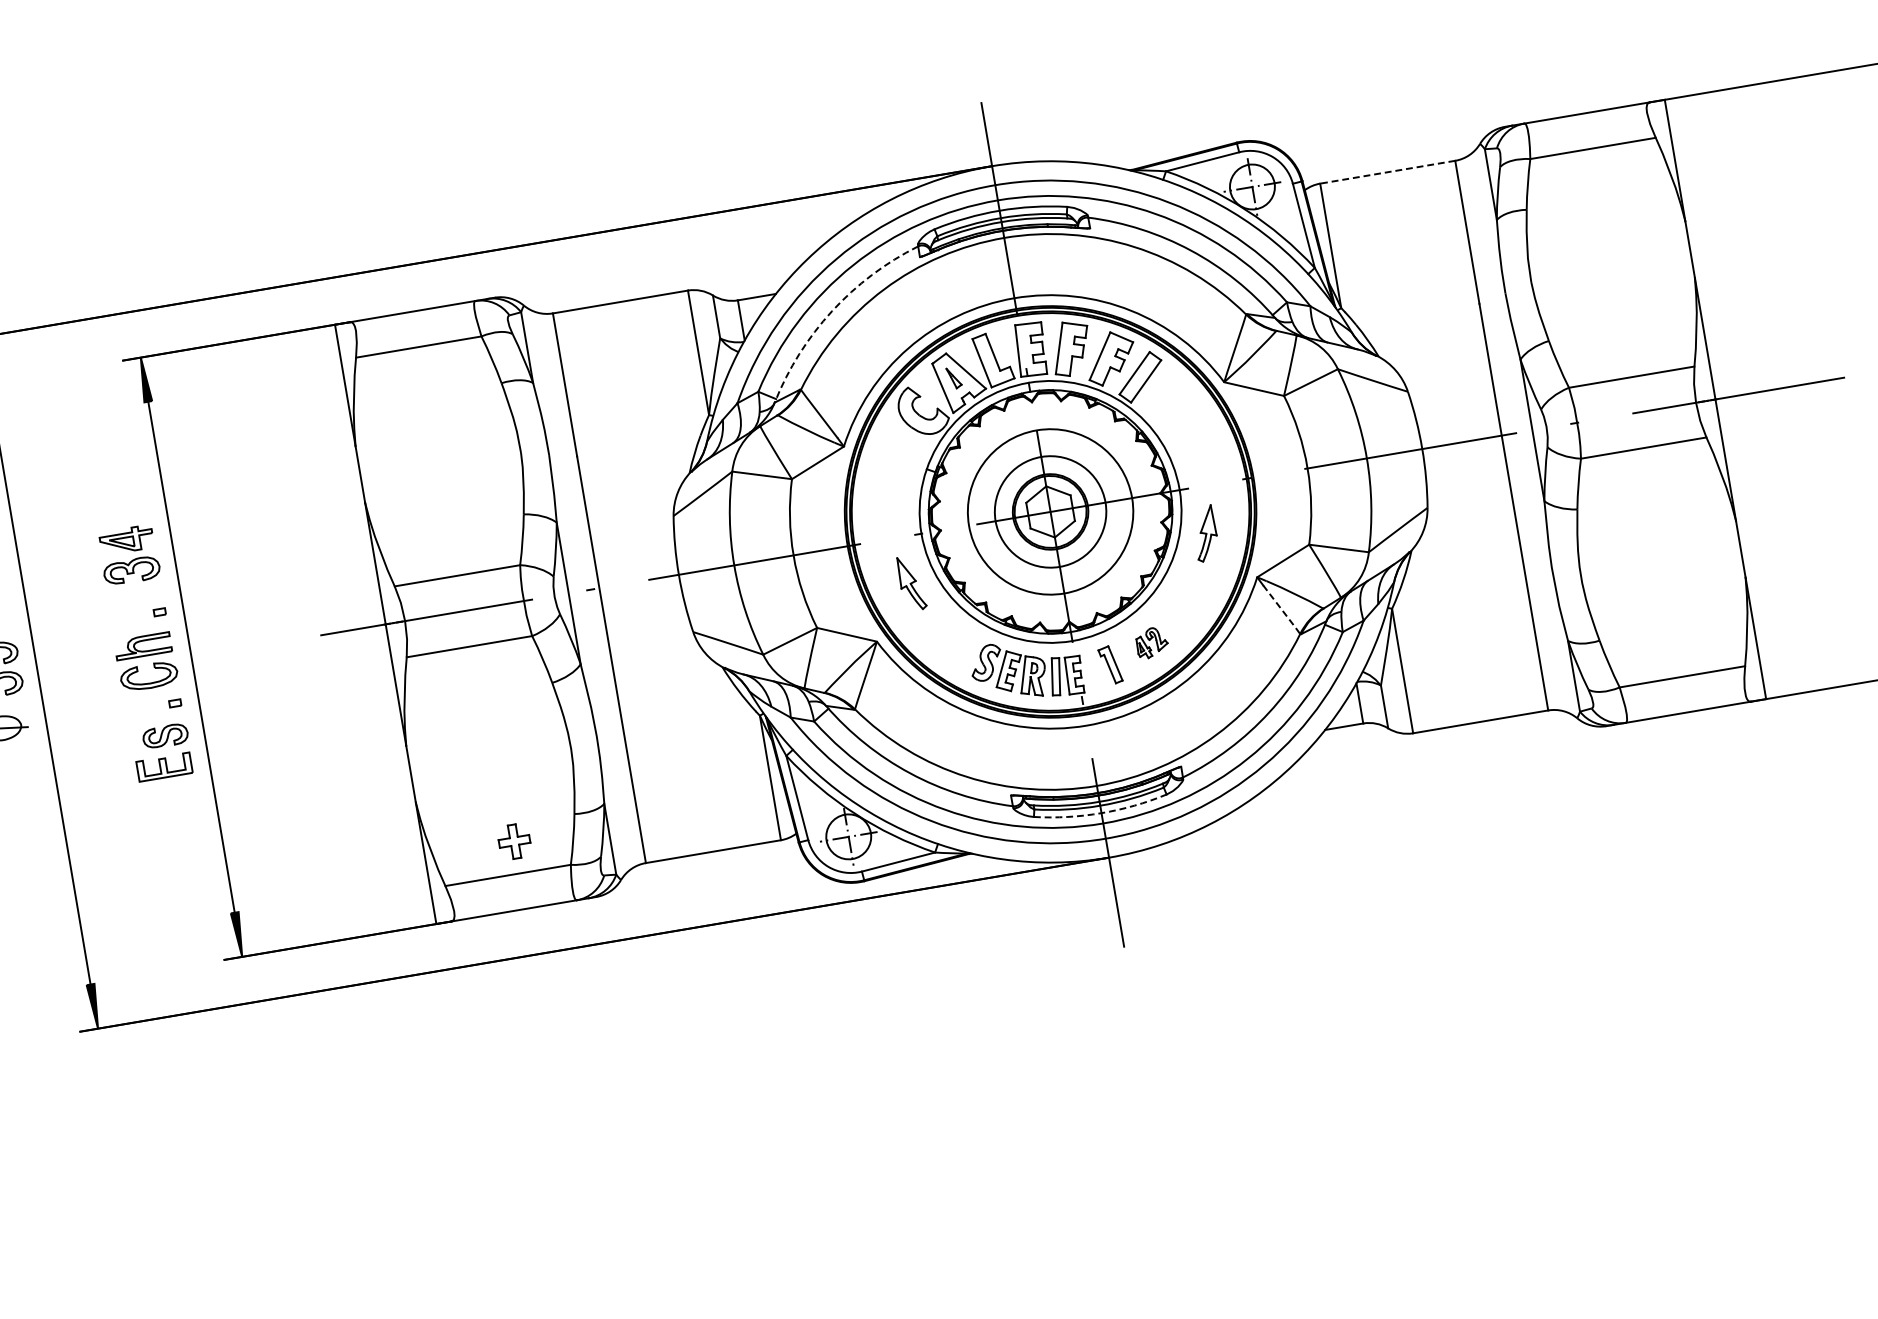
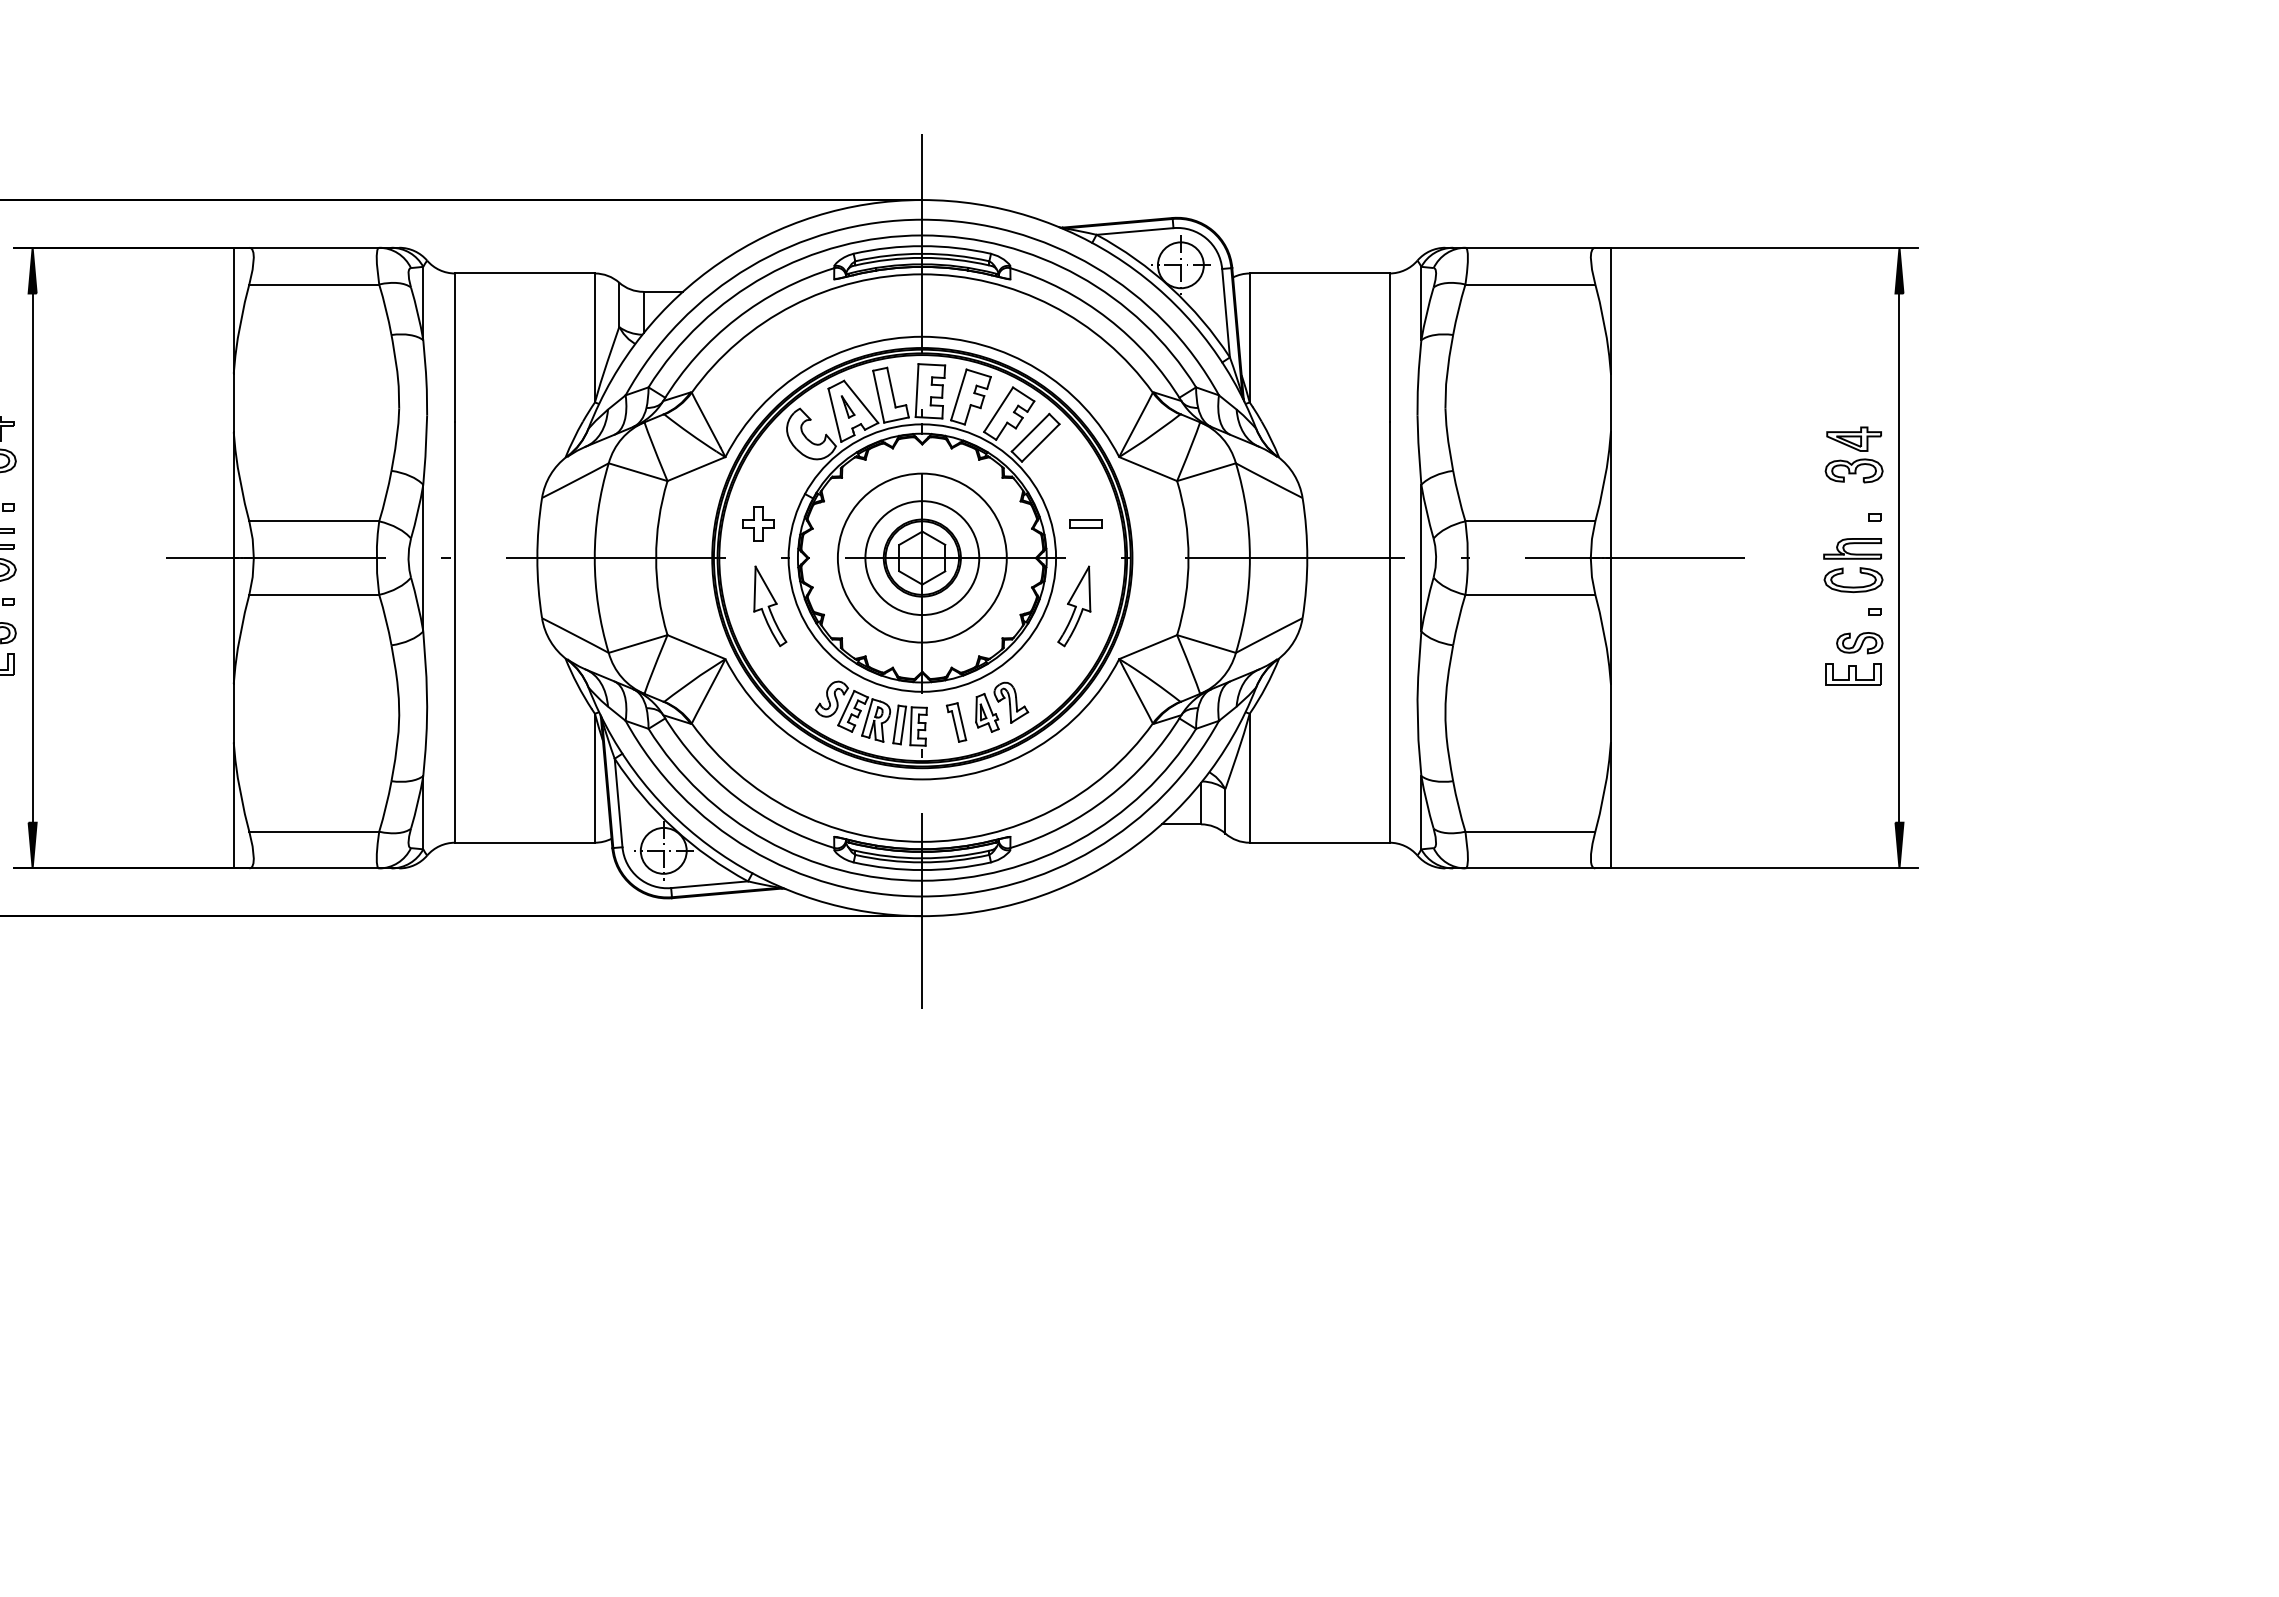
line: (1387, 172) -> (1319, 273), dashed -> solid
arc: (832, 310) -> (736, 318), dashed -> solid
part: (1202, 451) -> (1085, 523), added
part: (1205, 533) -> (1074, 606), size x1.43
part: (911, 583) -> (770, 606), size x1.43
line: (1281, 610) -> (1138, 696), dashed -> solid
part: (1152, 642) -> (1002, 706), size x1.67
arc: (1101, 813) -> (922, 870), dashed -> solid
part: (514, 841) -> (758, 523), moved

